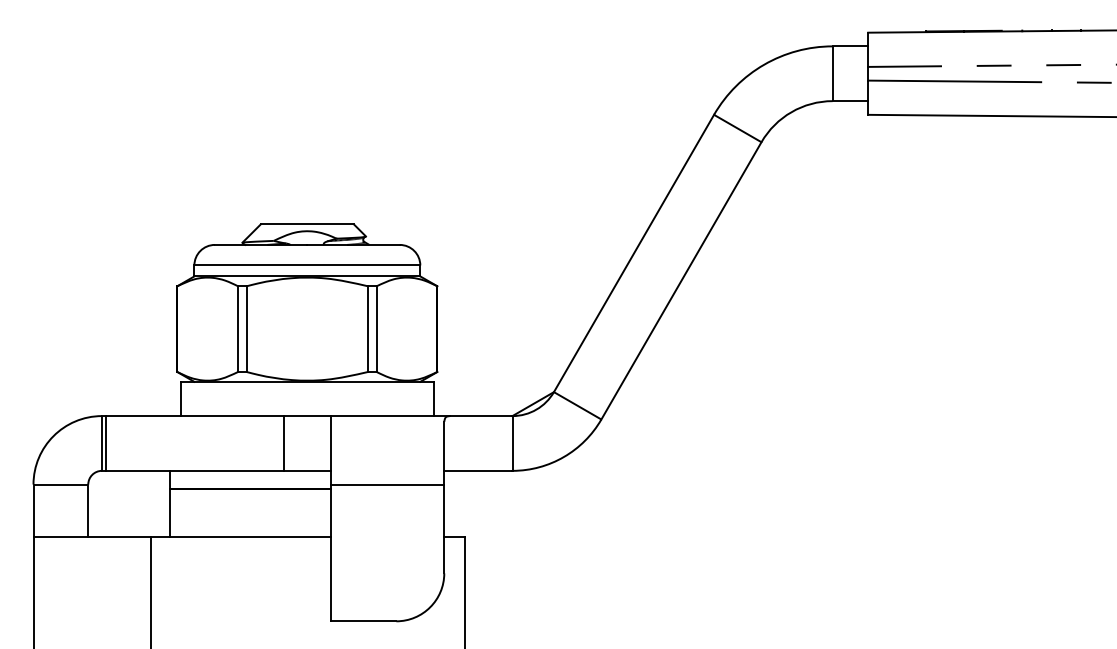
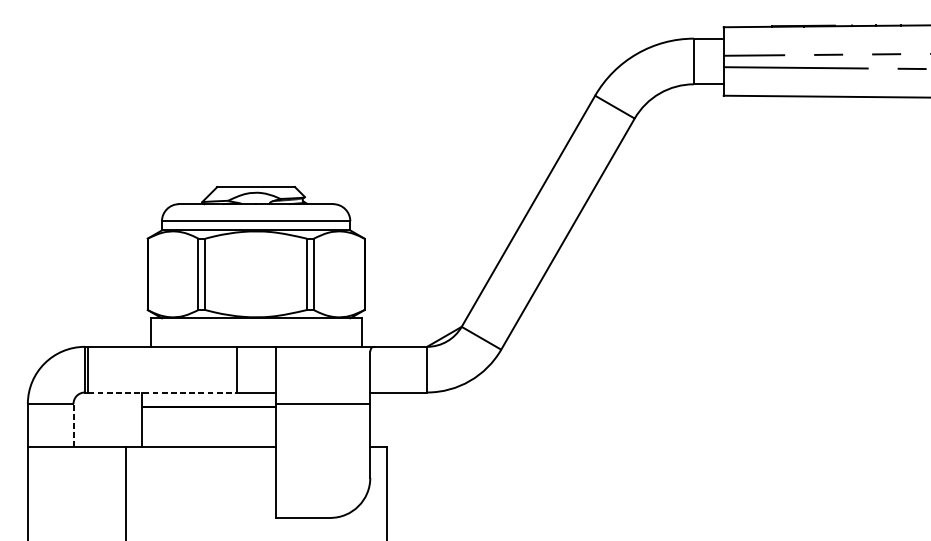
line: (195, 470) -> (162, 392), solid -> dashed
line: (88, 510) -> (73, 425), solid -> dashed

